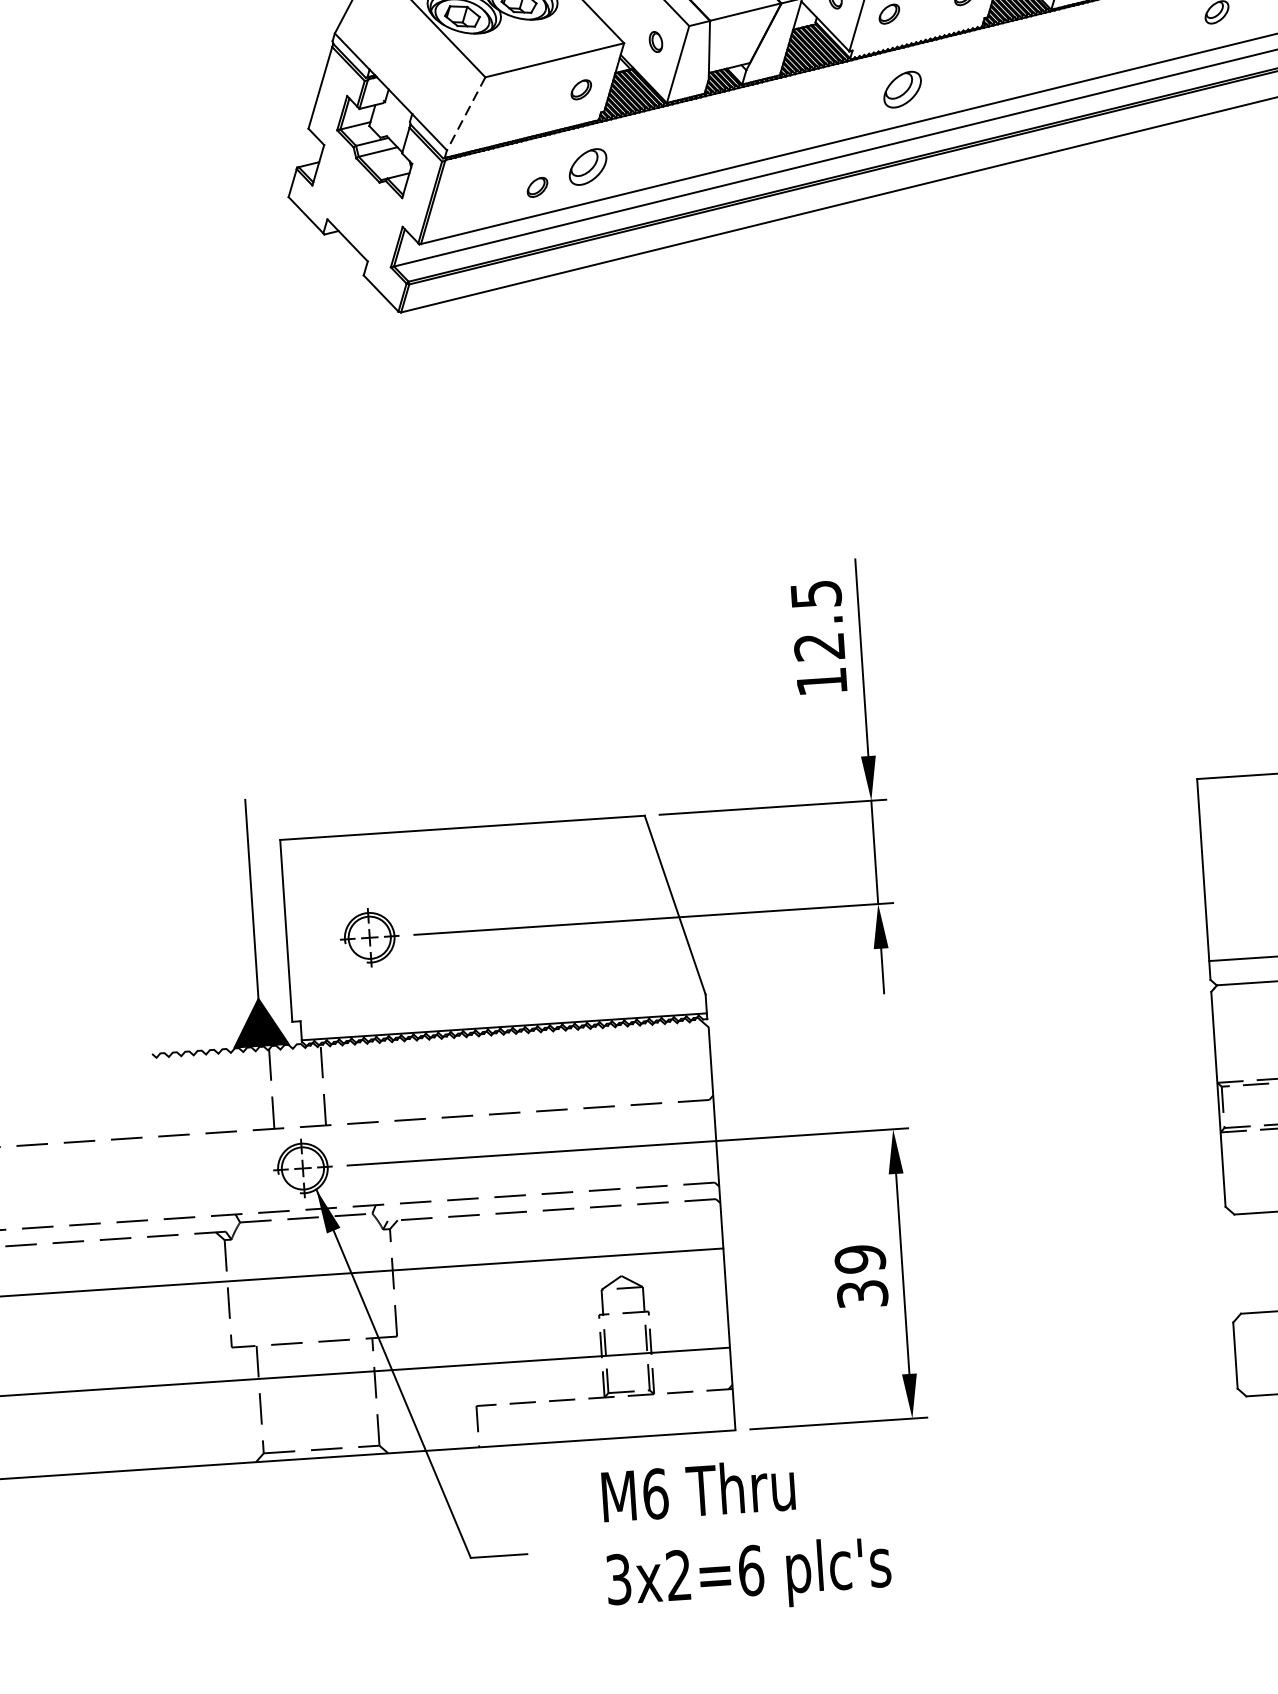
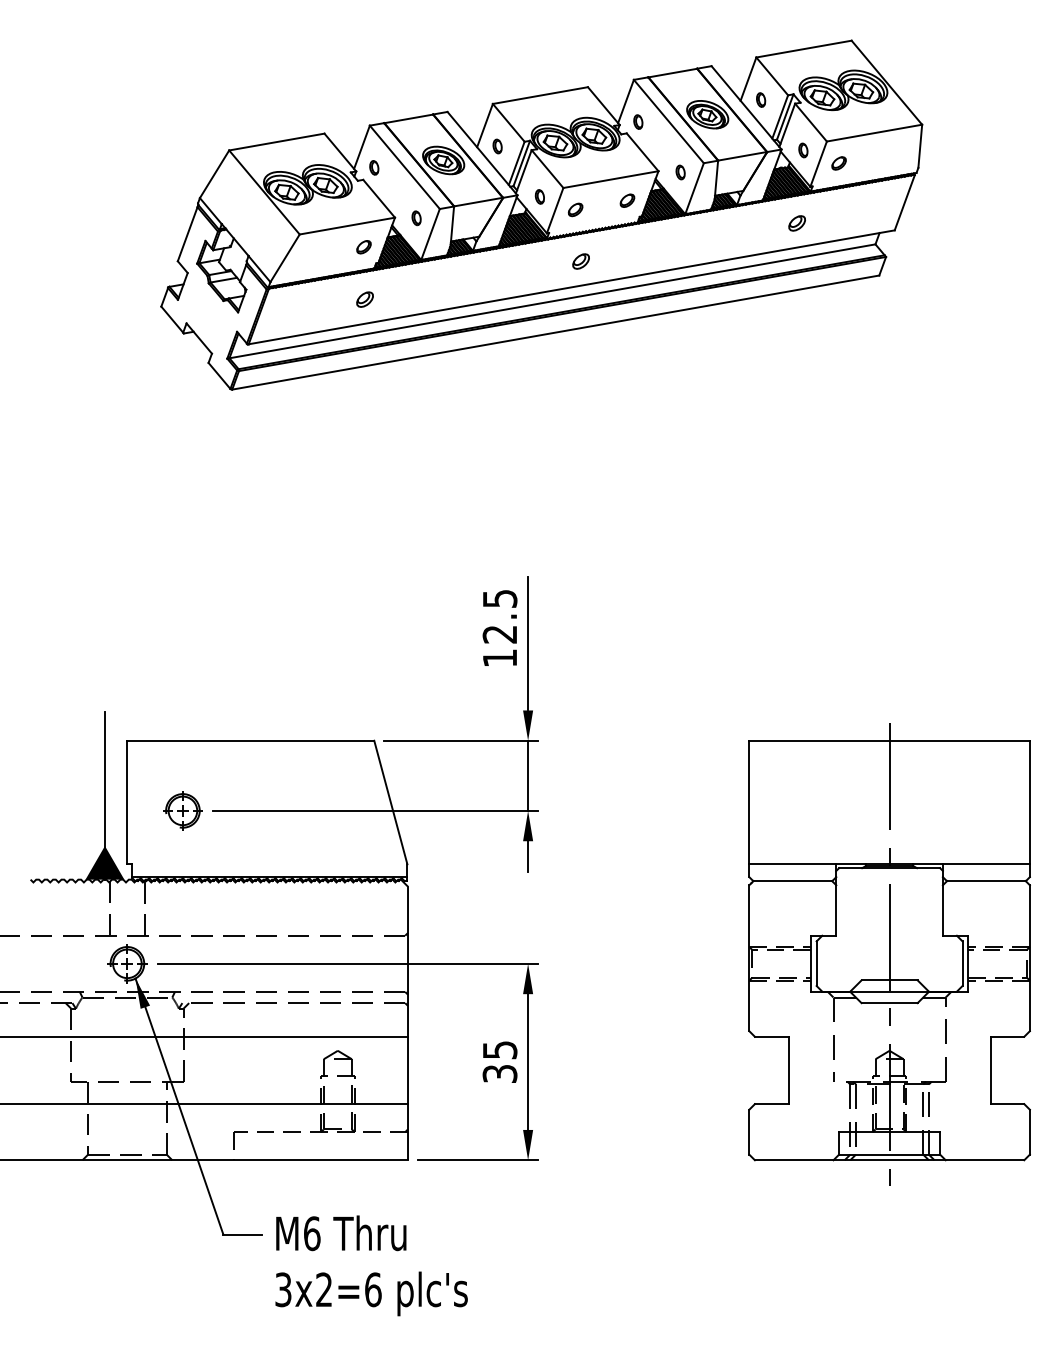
part: (901, 89) -> (580, 261), size x0.62
line: (466, 114) -> (285, 258), dashed -> solid
part: (587, 166) -> (364, 299), size x0.62
part: (536, 187) -> (329, 311), removed
text: (859, 1259) -> (499, 1050), 39 -> 35
text: (746, 1535) -> (371, 1265), moved

